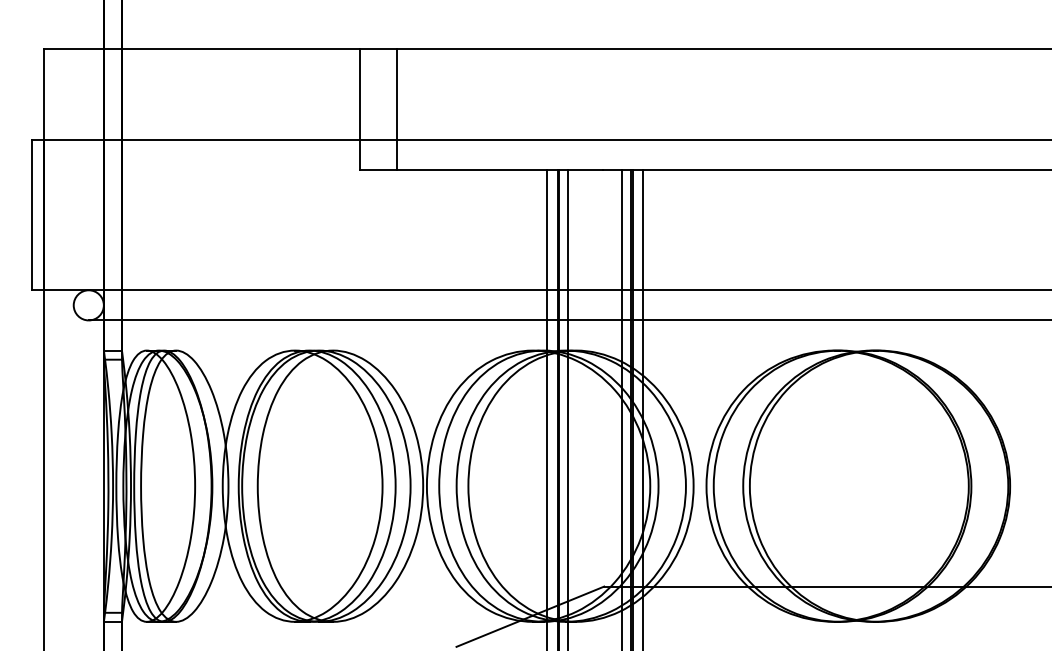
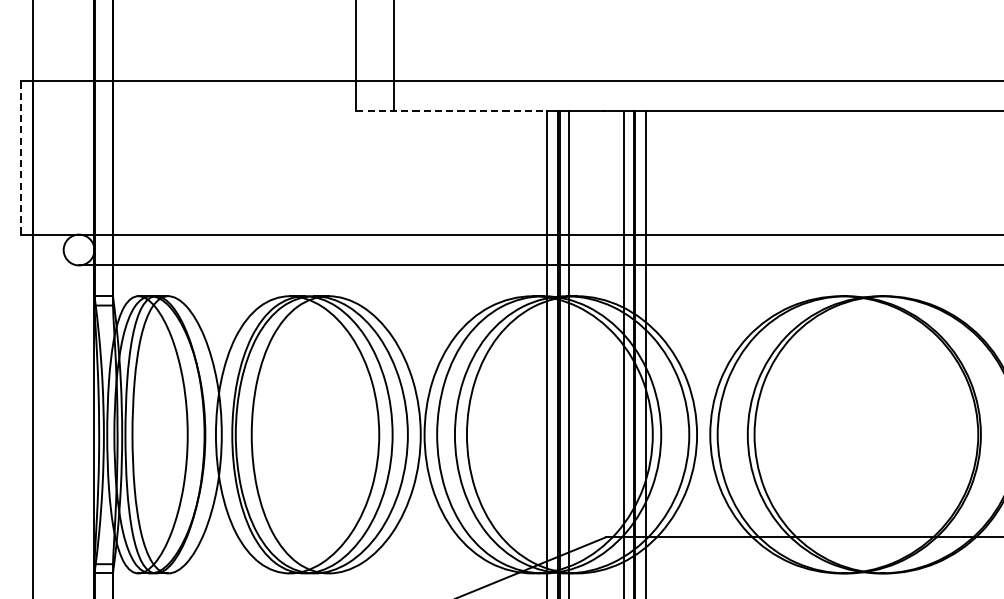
line: (454, 169) -> (452, 111), solid -> dashed
line: (31, 214) -> (20, 157), solid -> dashed

